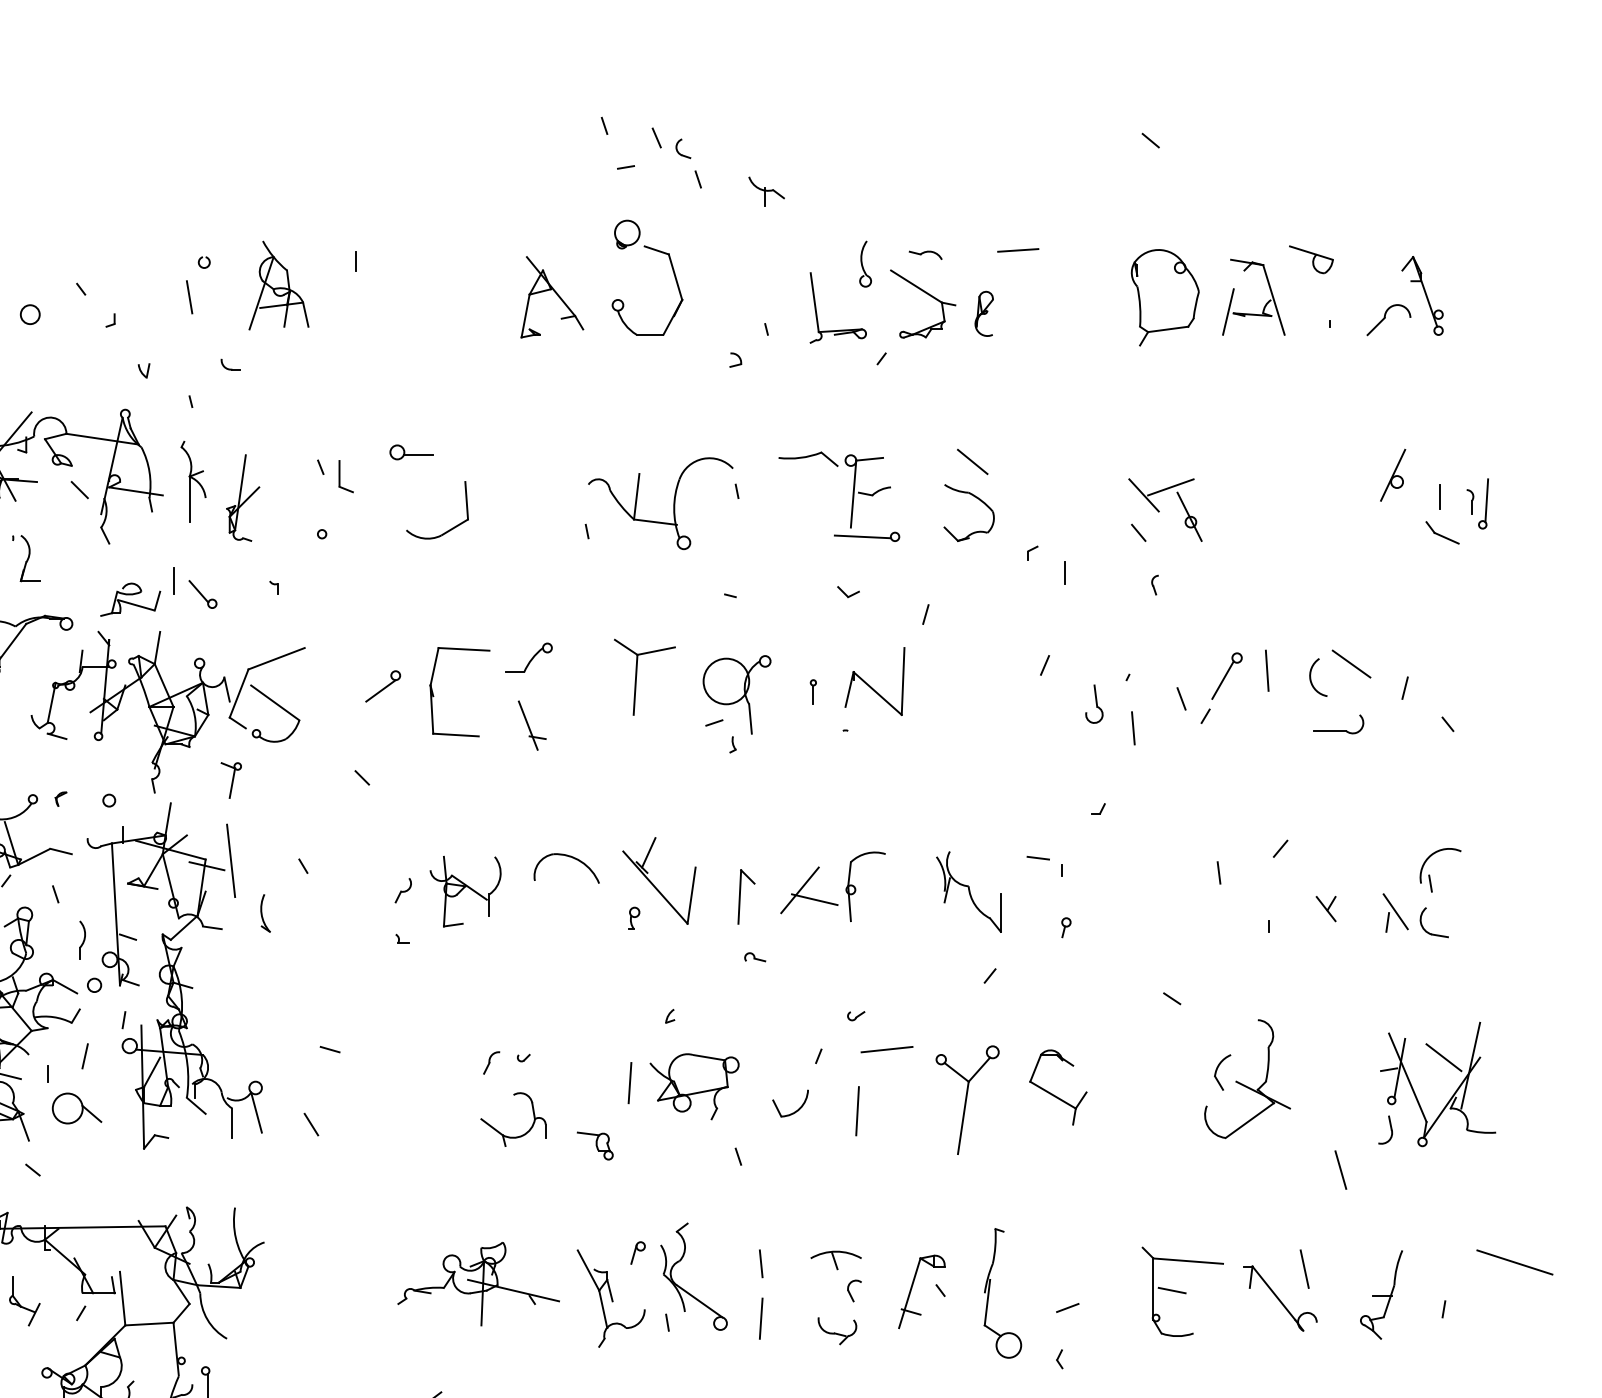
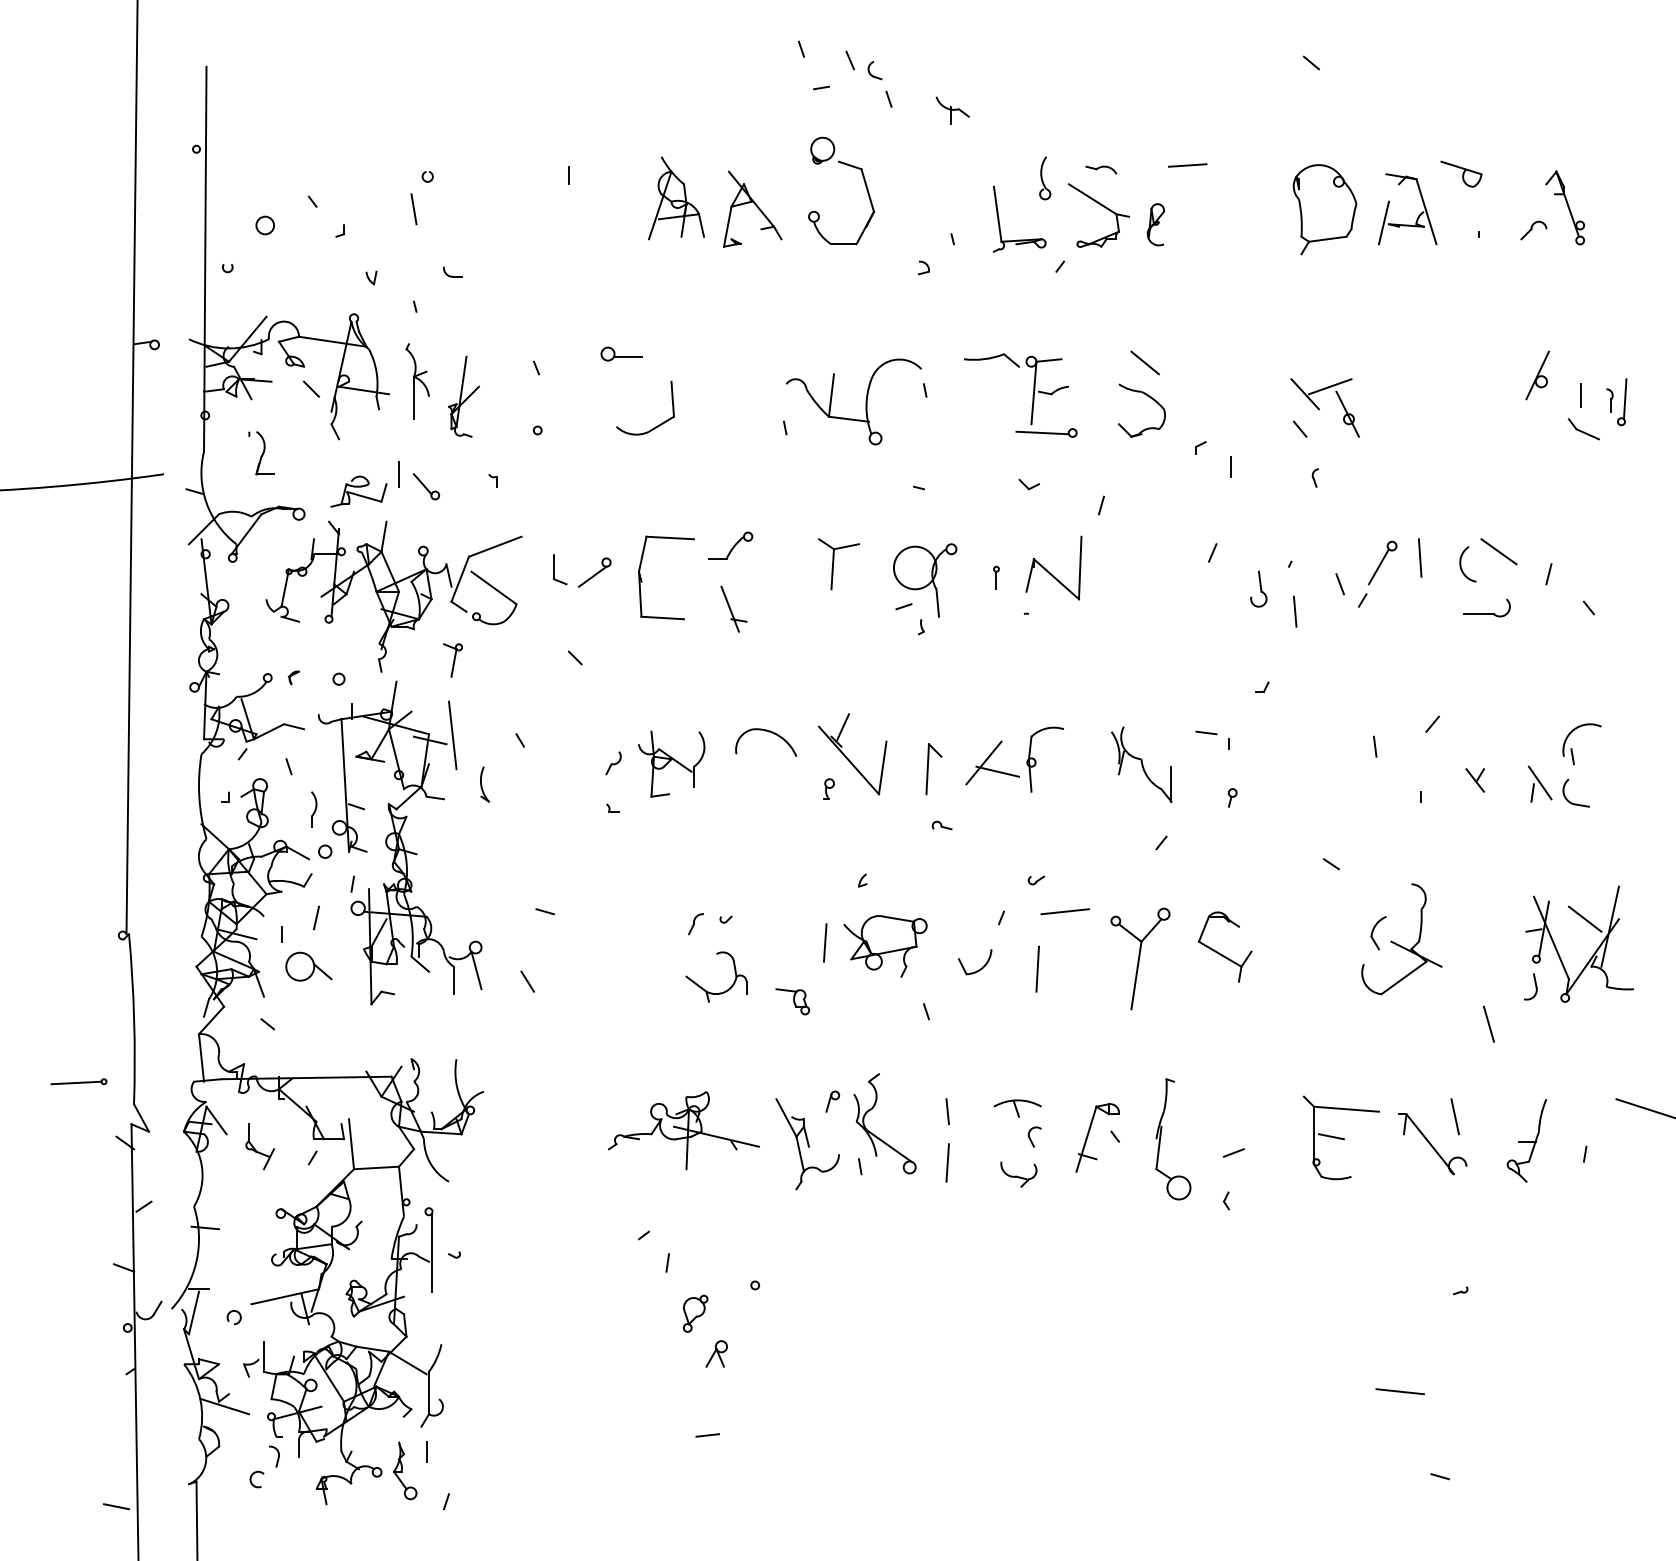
part: (279, 285) -> (676, 198), moved
part: (1388, 320) -> (1533, 230), size x0.62
part: (346, 476) -> (560, 569), moved
part: (644, 677) -> (838, 564), size x0.71

